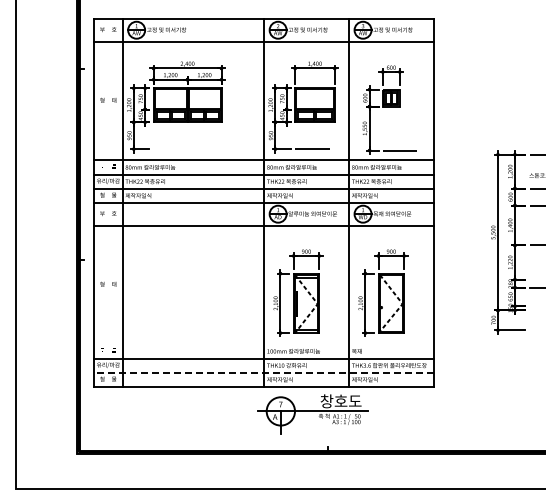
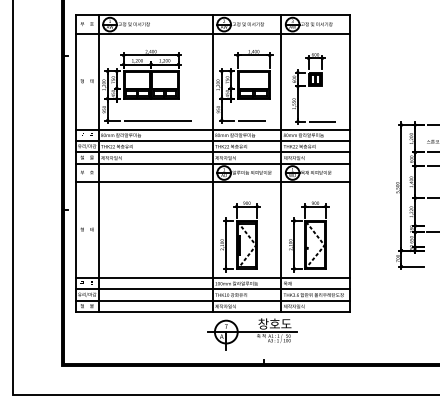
line: (195, 149) -> (157, 120), added
line: (263, 344) -> (212, 278), added
line: (264, 372) -> (213, 300), dashed -> solid

